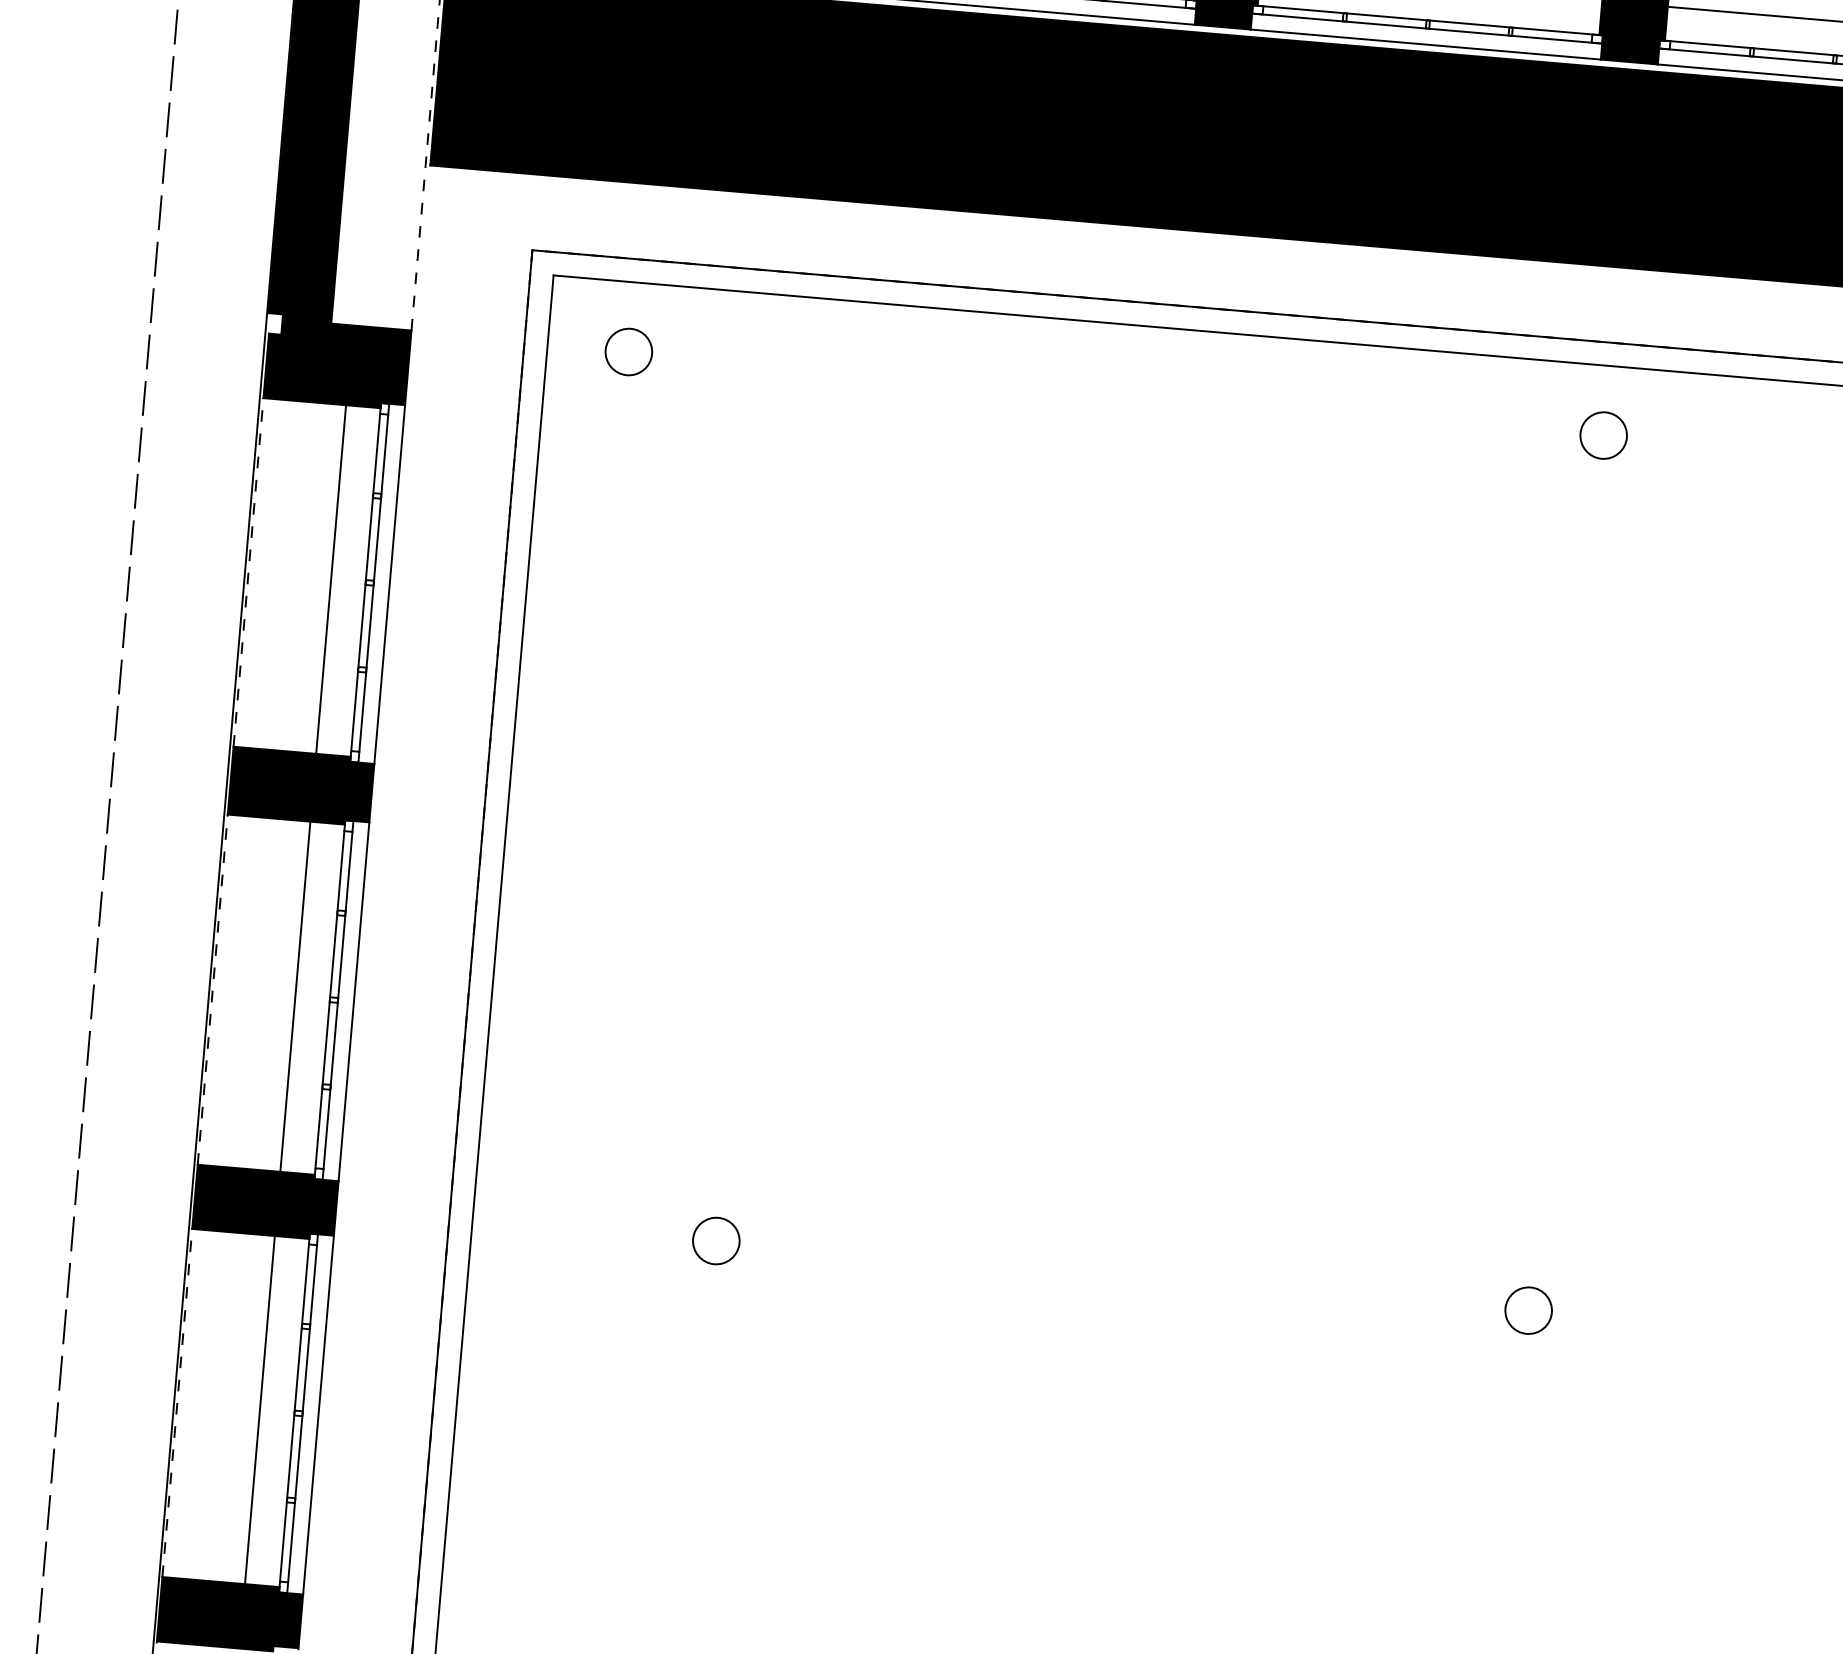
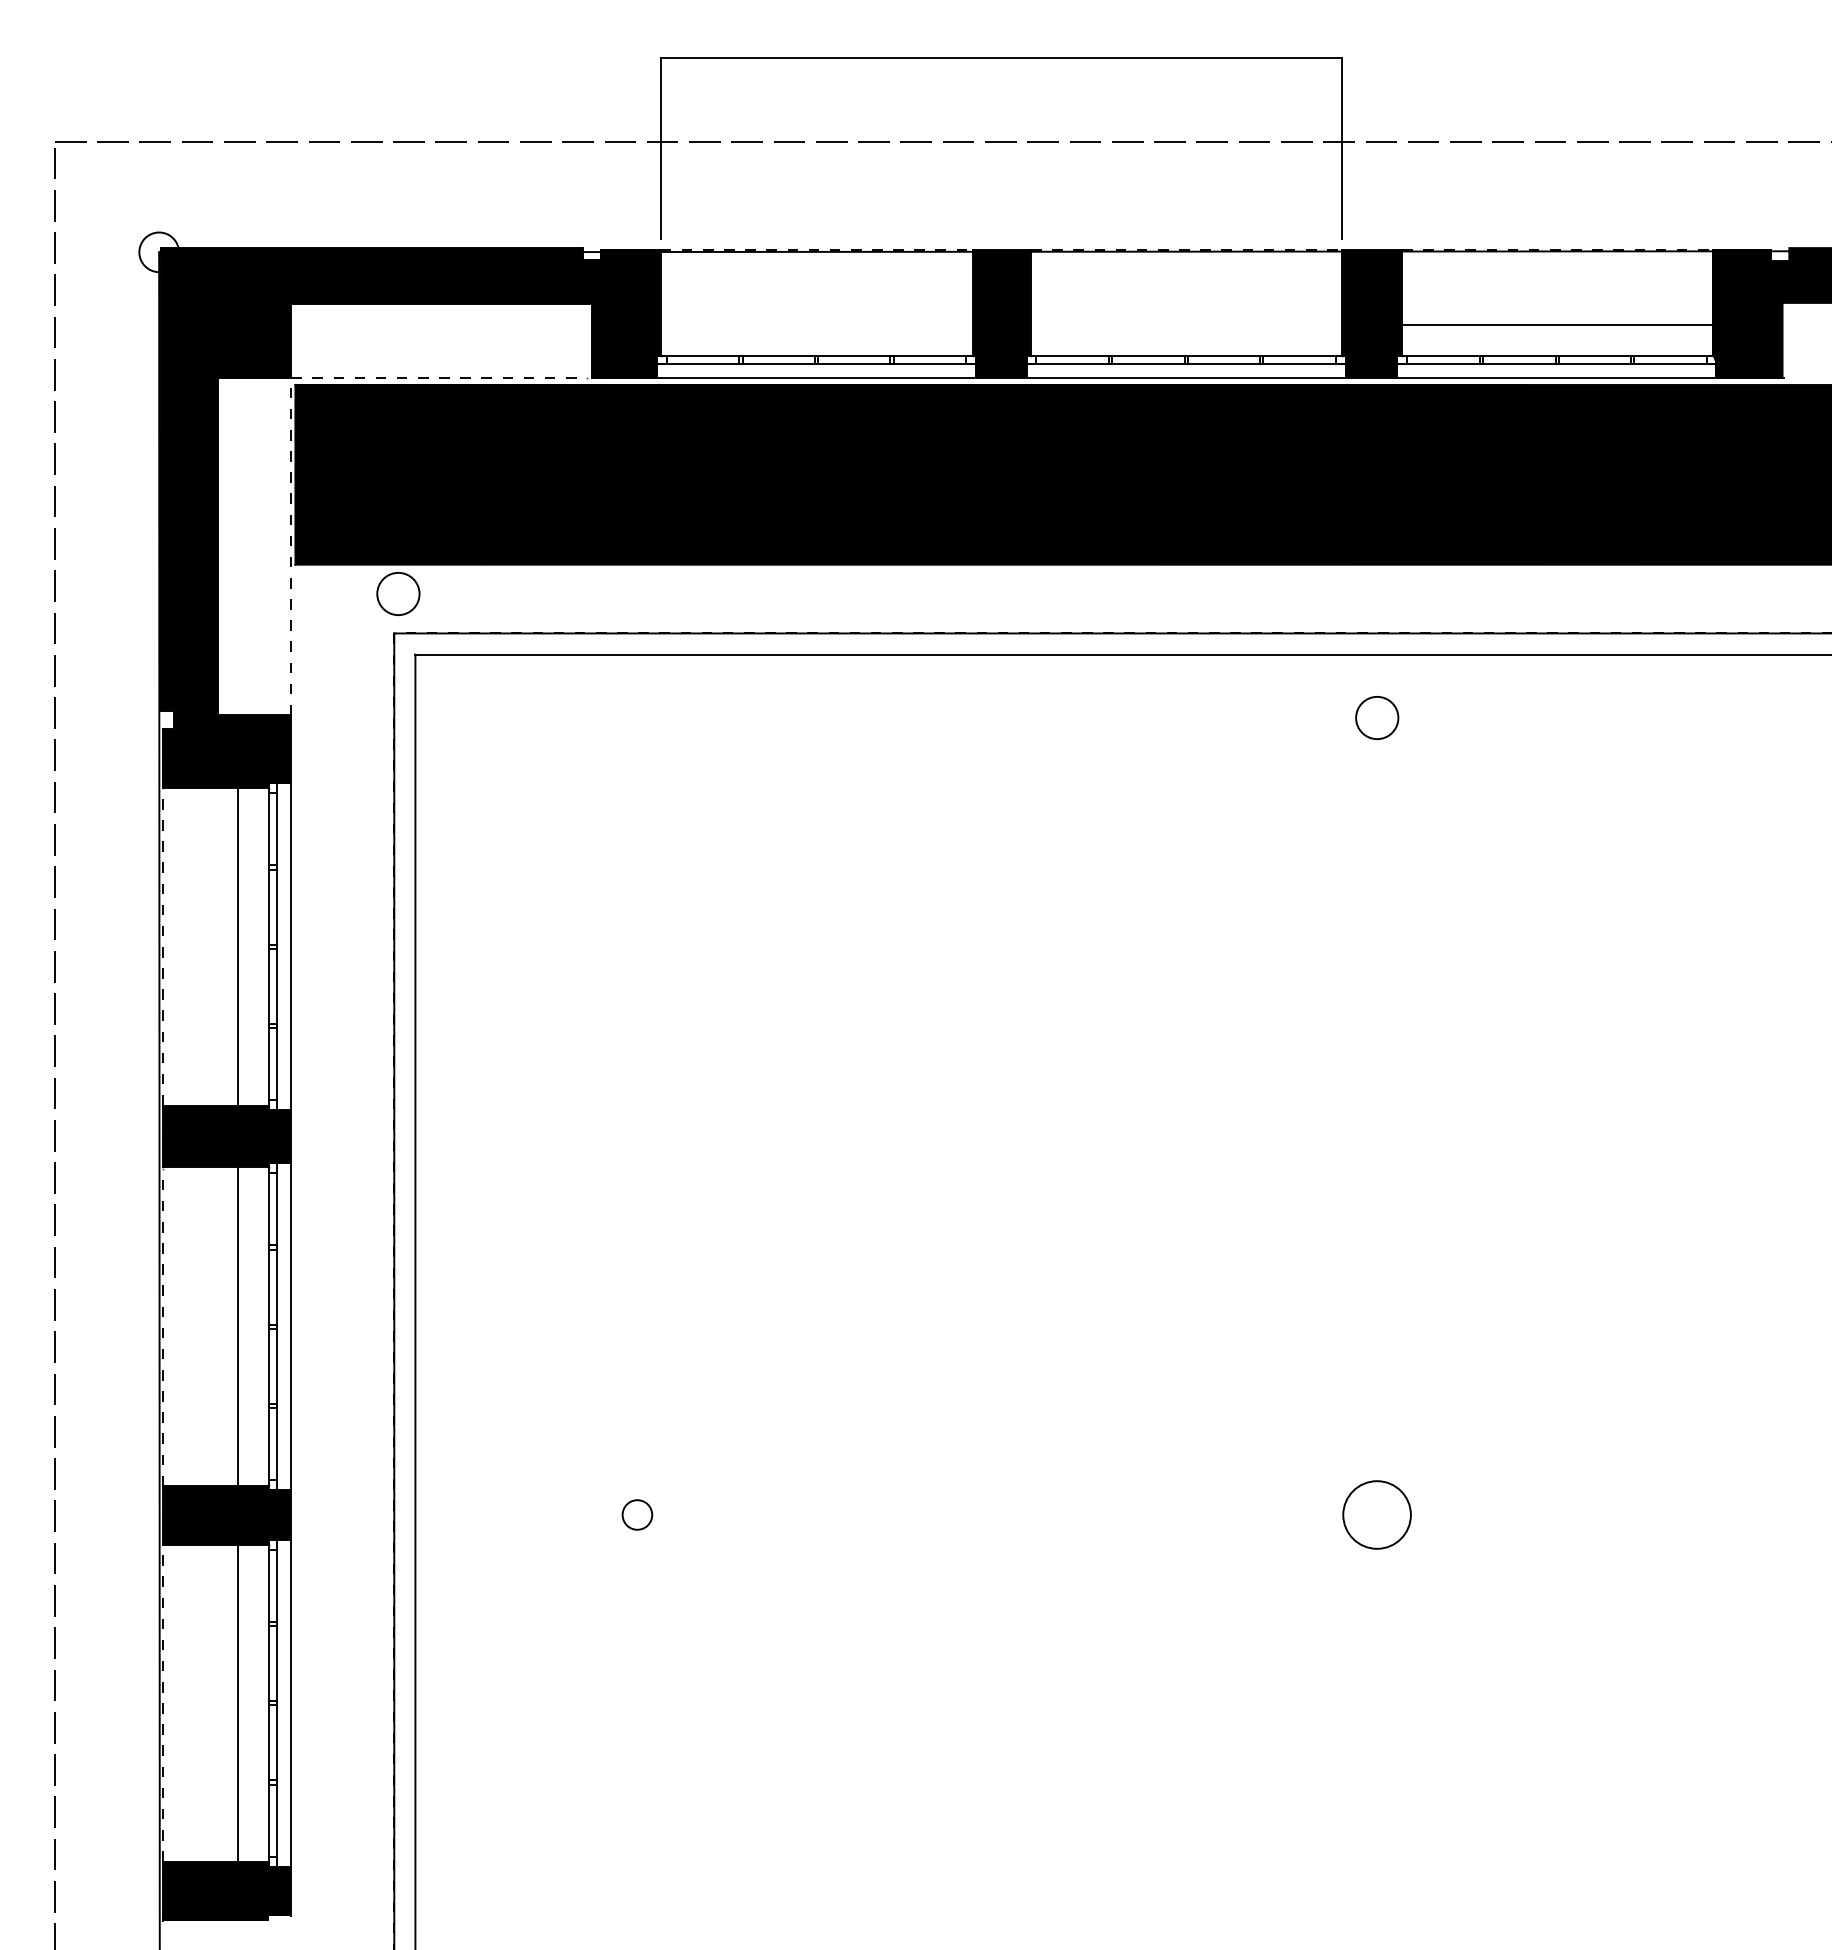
circle: (629, 351) -> (398, 593), moved
circle: (716, 1240) -> (637, 1514), size x0.7
circle: (1528, 1310) -> (1377, 1514), size x1.6

